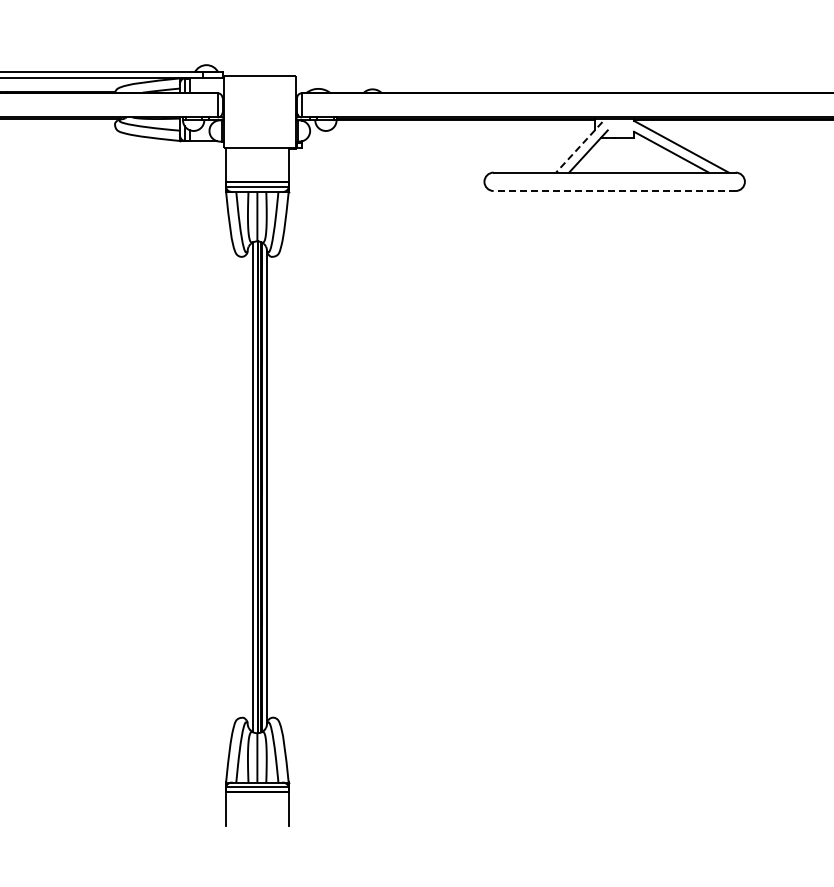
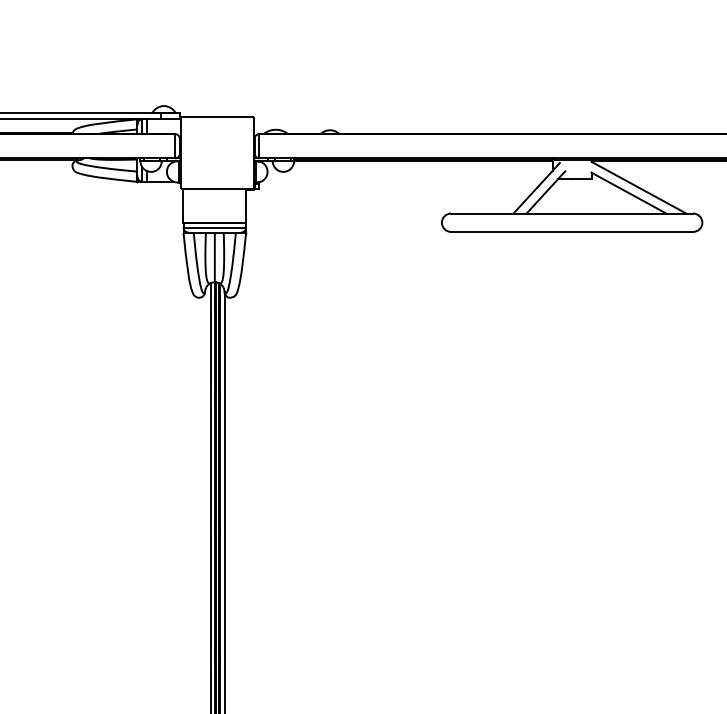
line: (578, 147) -> (535, 188), dashed -> solid
line: (614, 191) -> (571, 232), dashed -> solid

